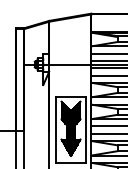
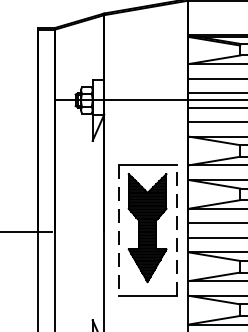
line: (56, 130) -> (118, 231), solid -> dashed
line: (85, 130) -> (176, 231), solid -> dashed

